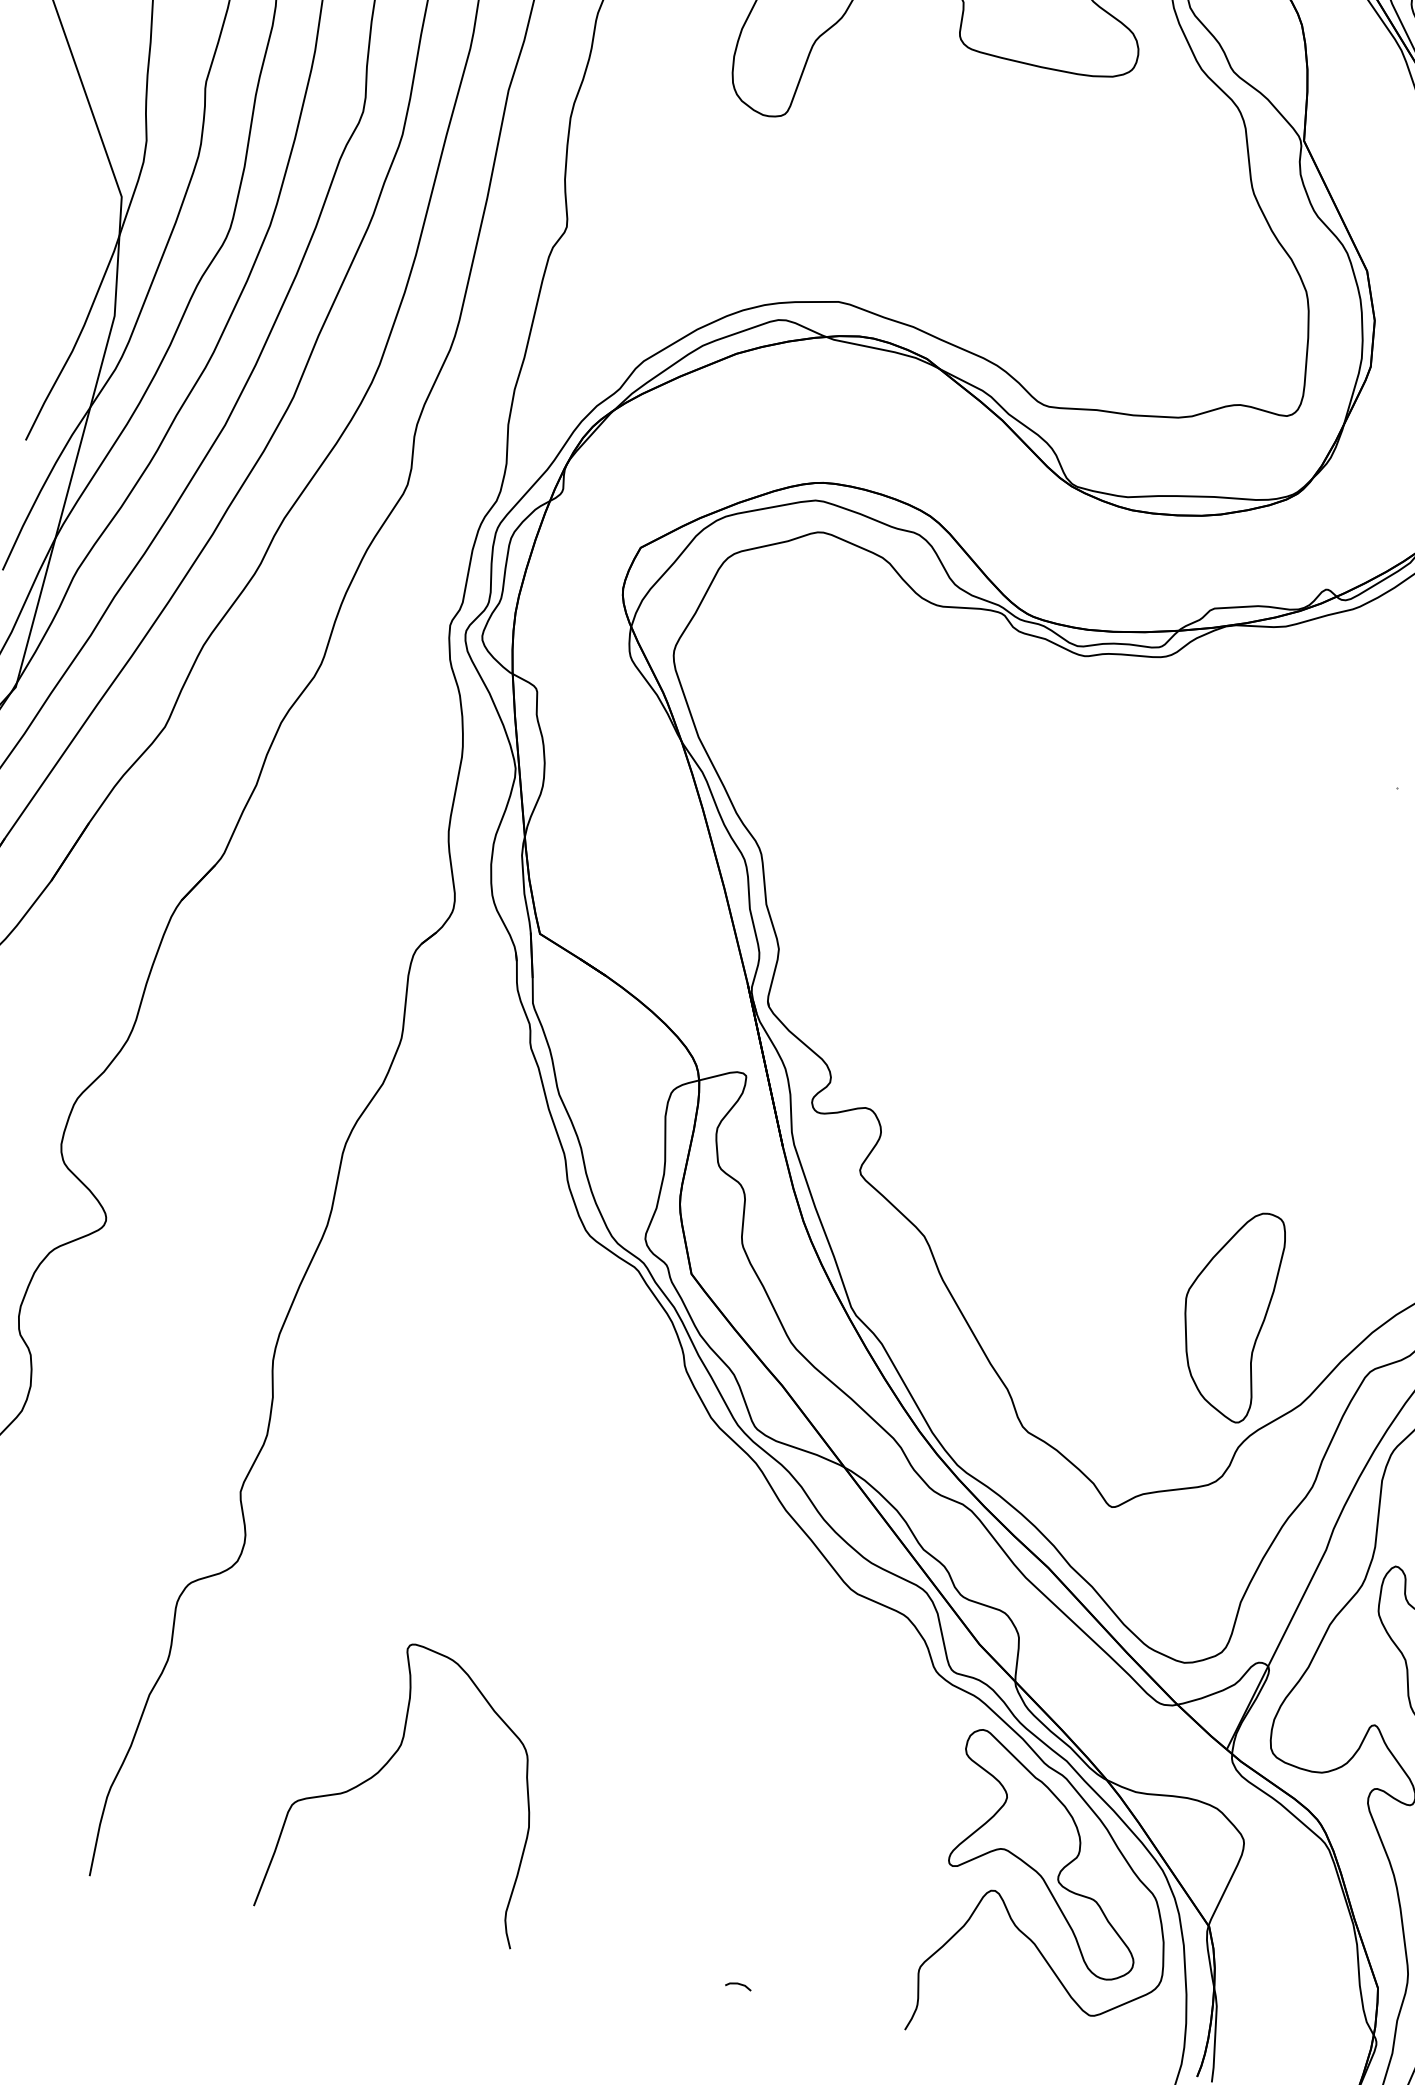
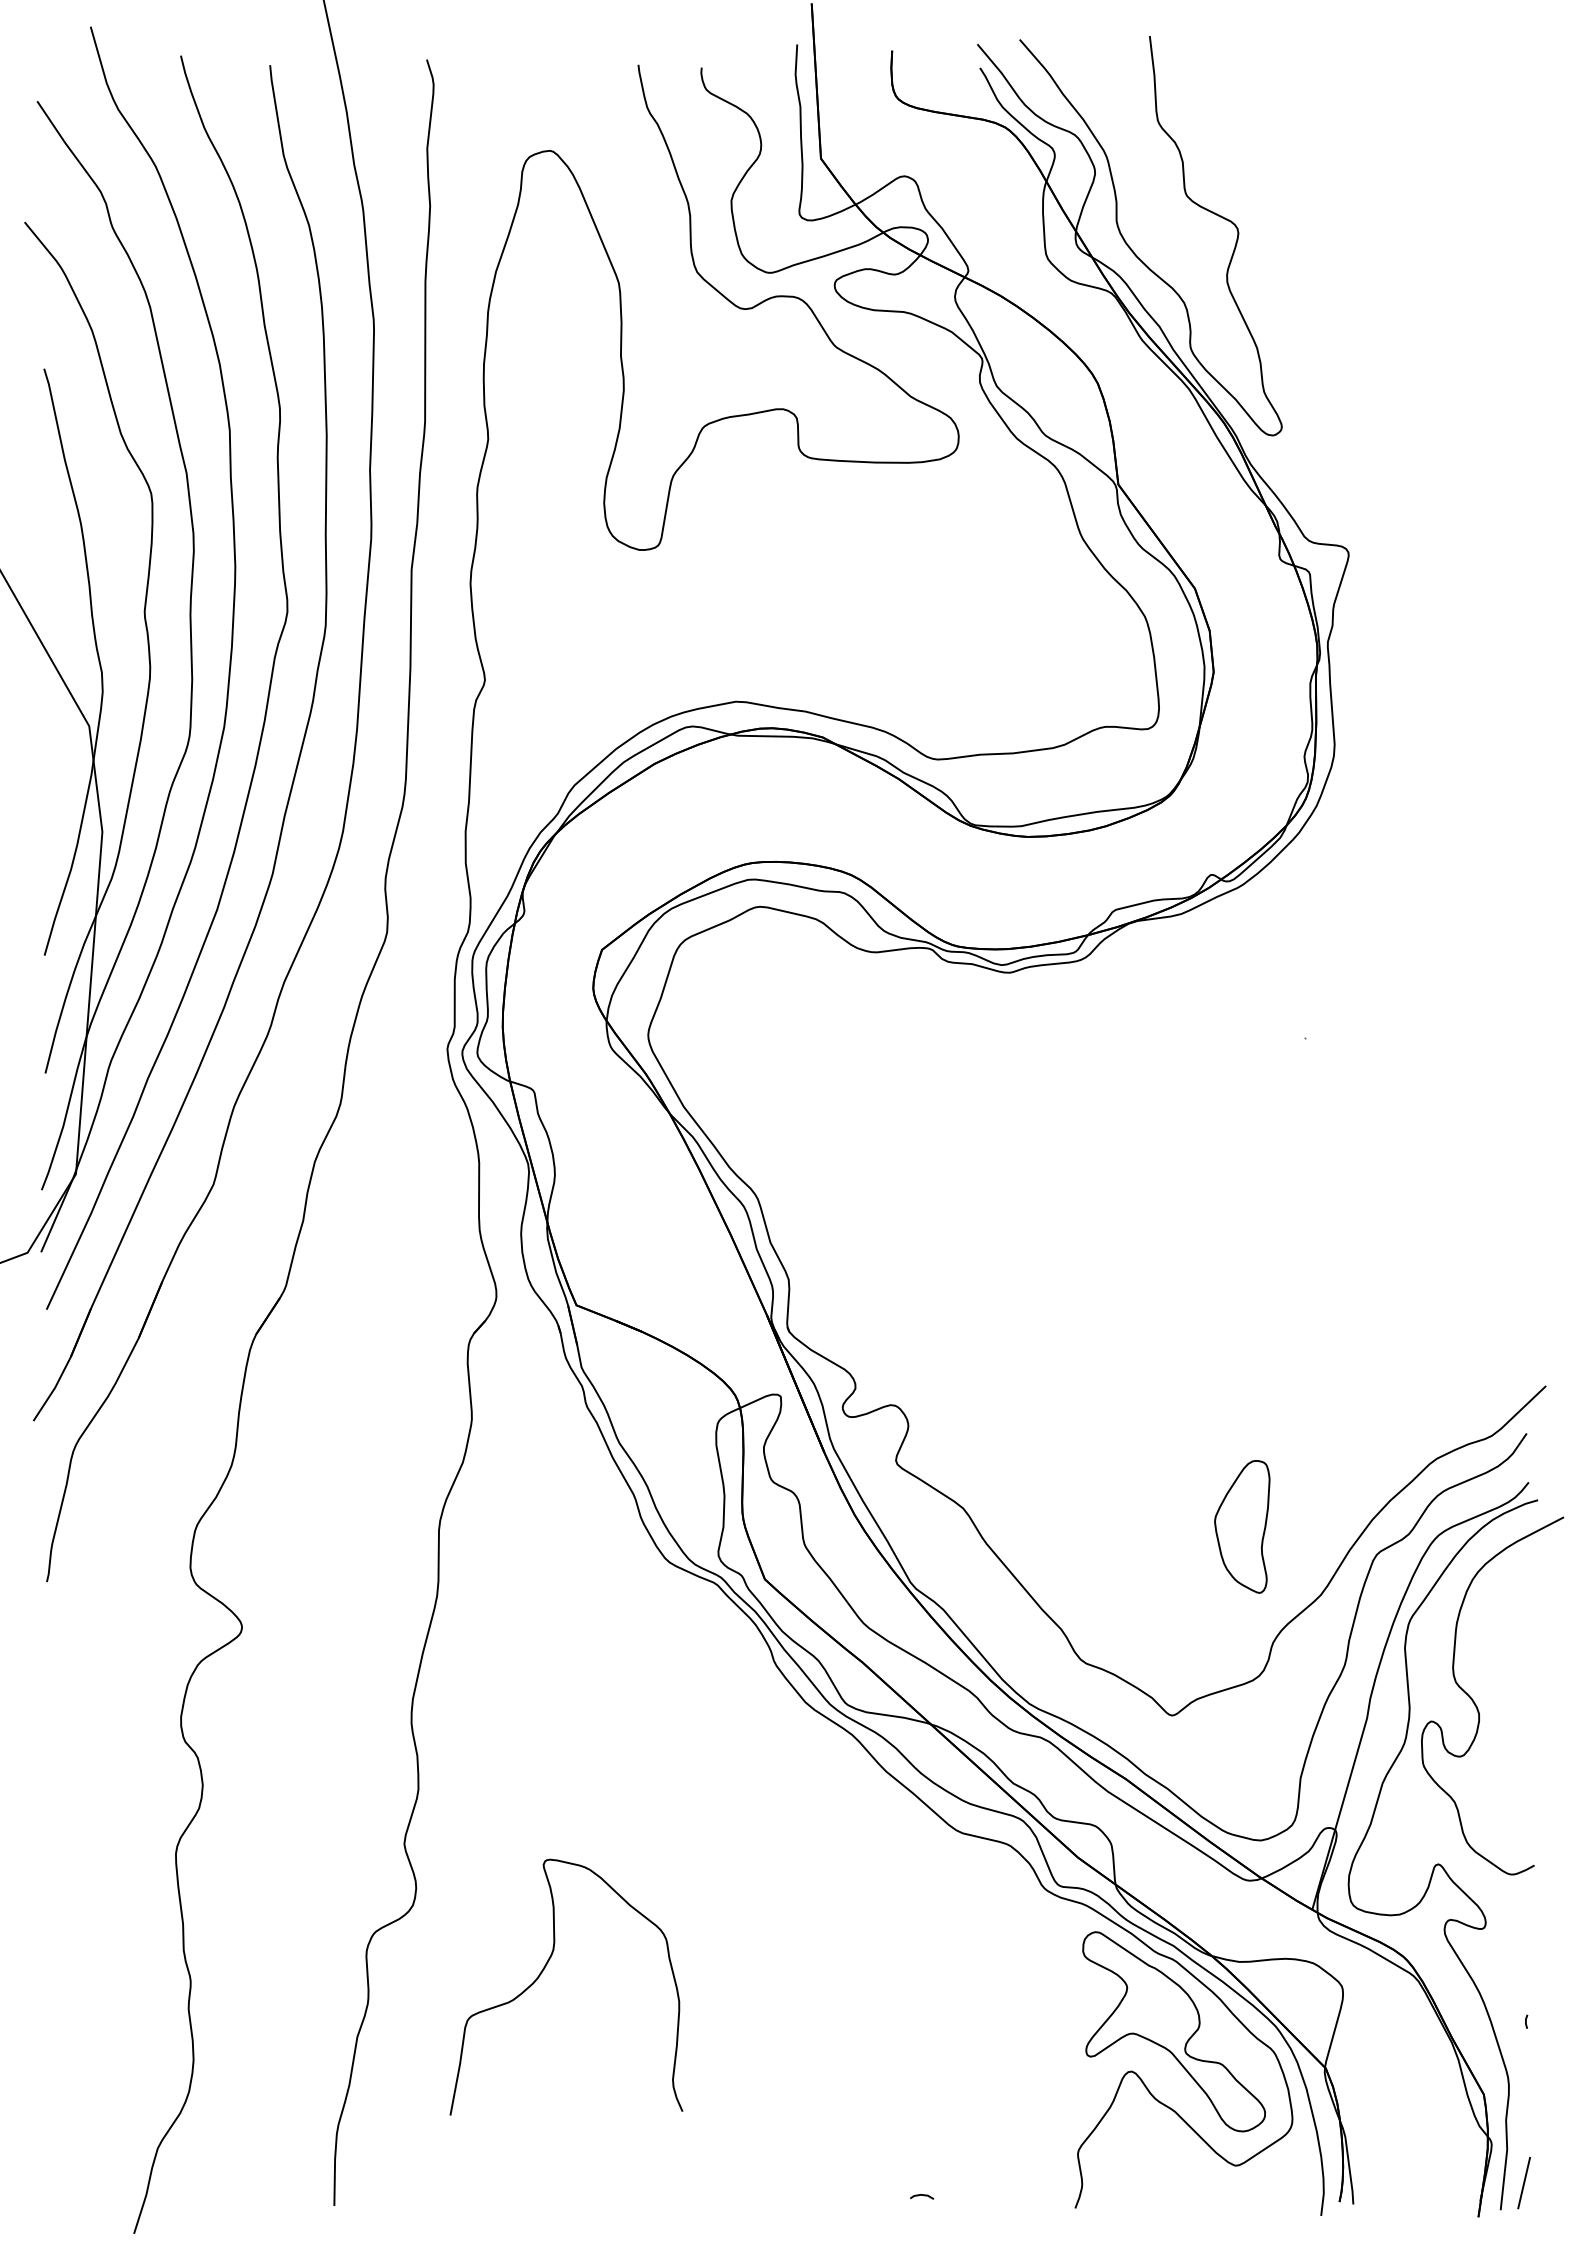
part: (1228, 1313) -> (1242, 1526), size x0.7
curve: (385, 1766) -> (543, 1971), moved

